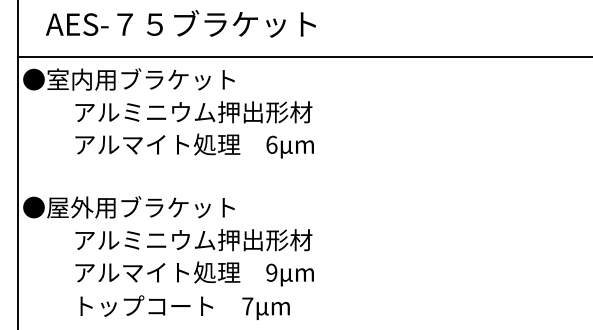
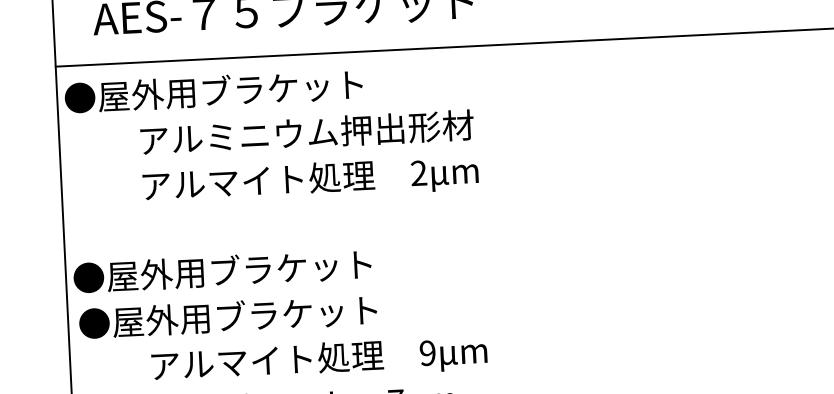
text: (70, 79) -> (131, 95), ●室内用ブラケット -> ●屋外用ブラケット
text: (271, 144) -> (418, 172), 6 -> 2
text: (168, 239) -> (280, 313), アルミニウム押出形材 -> ●屋外用ブラケット

